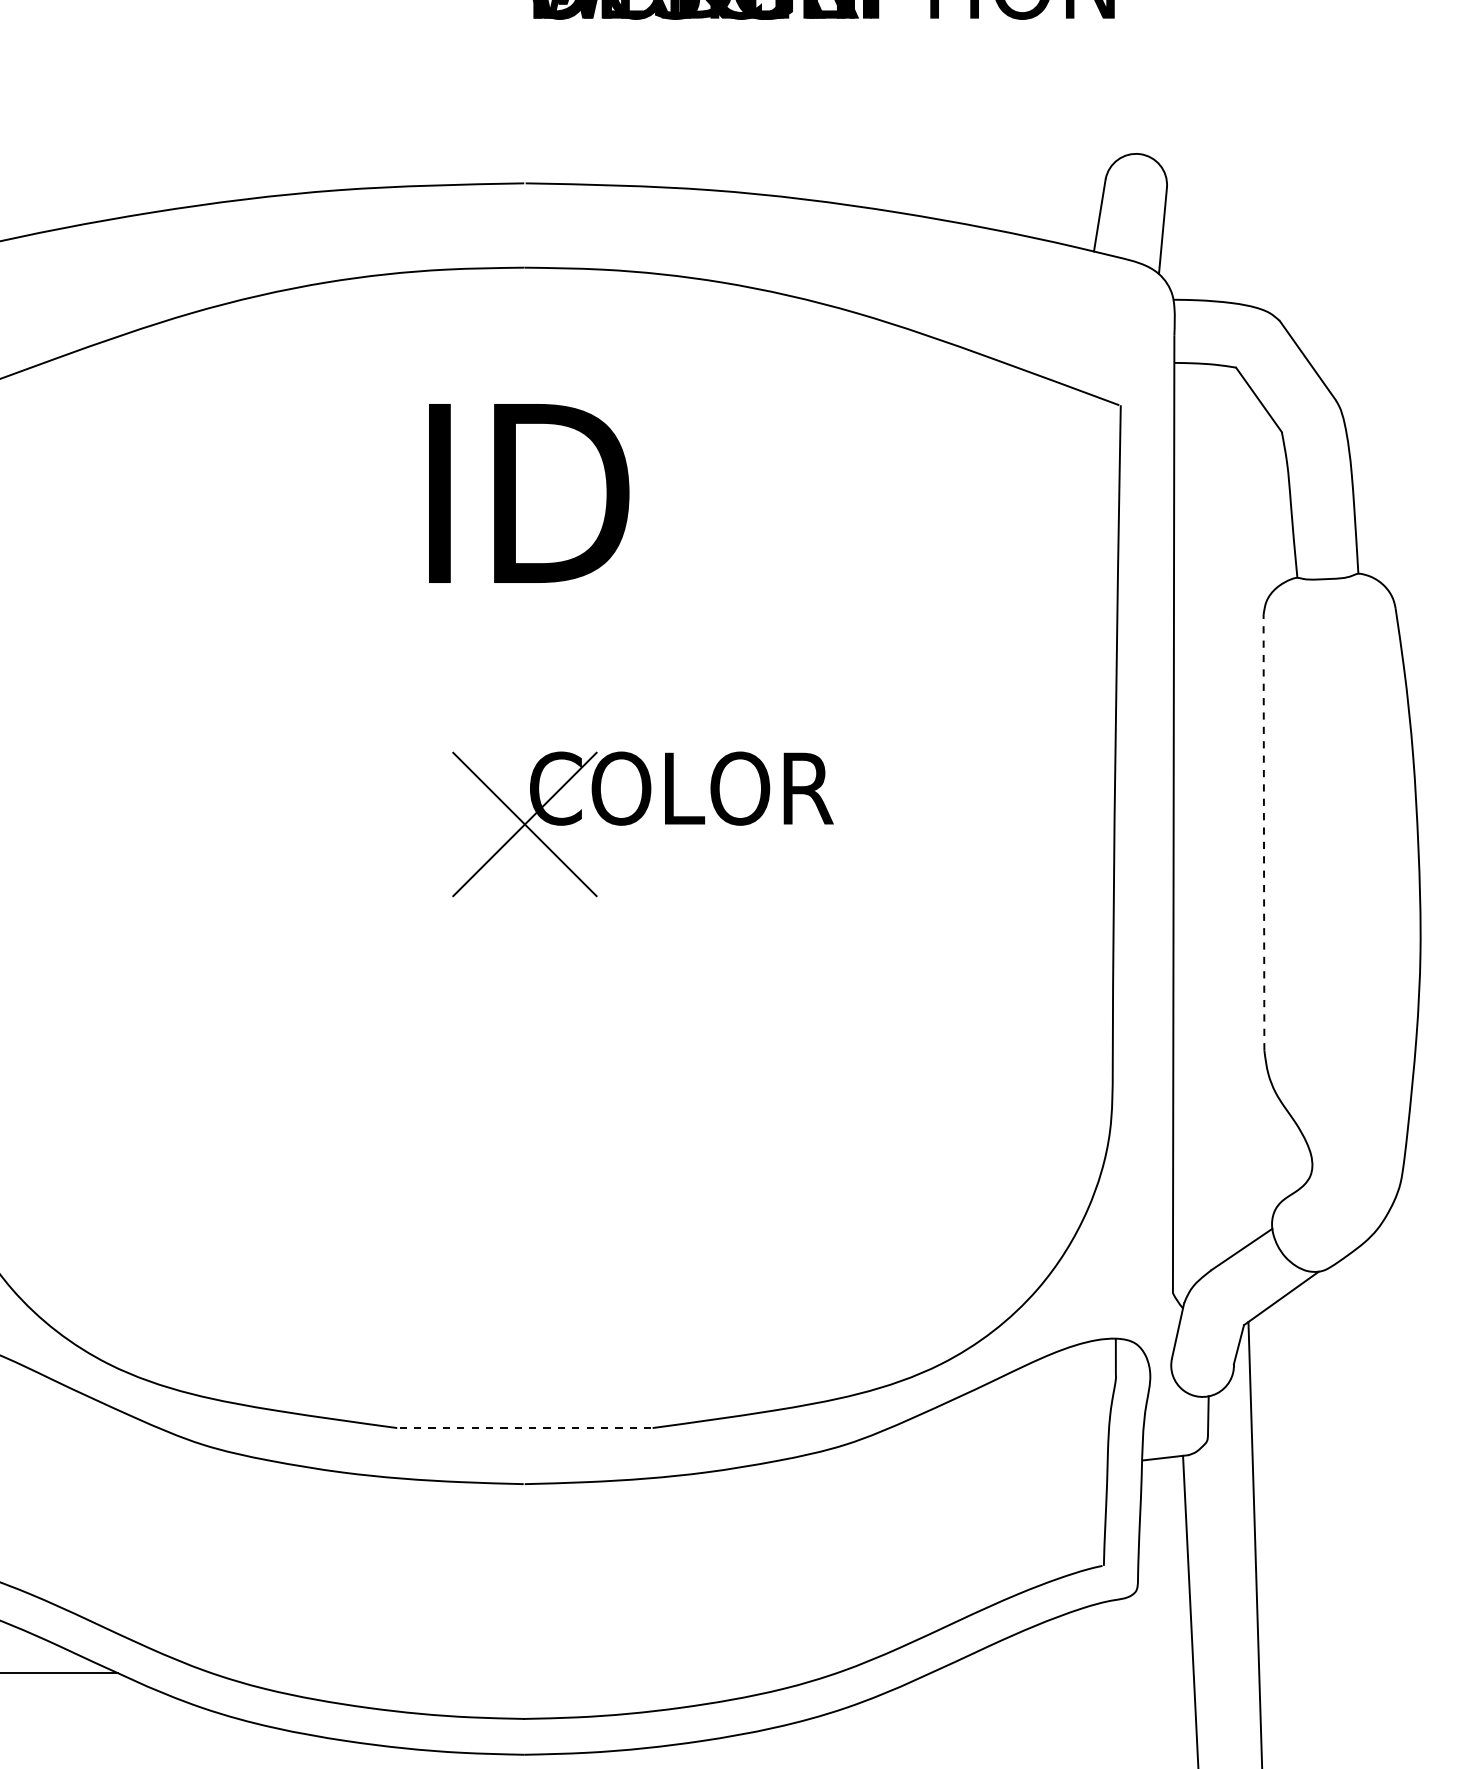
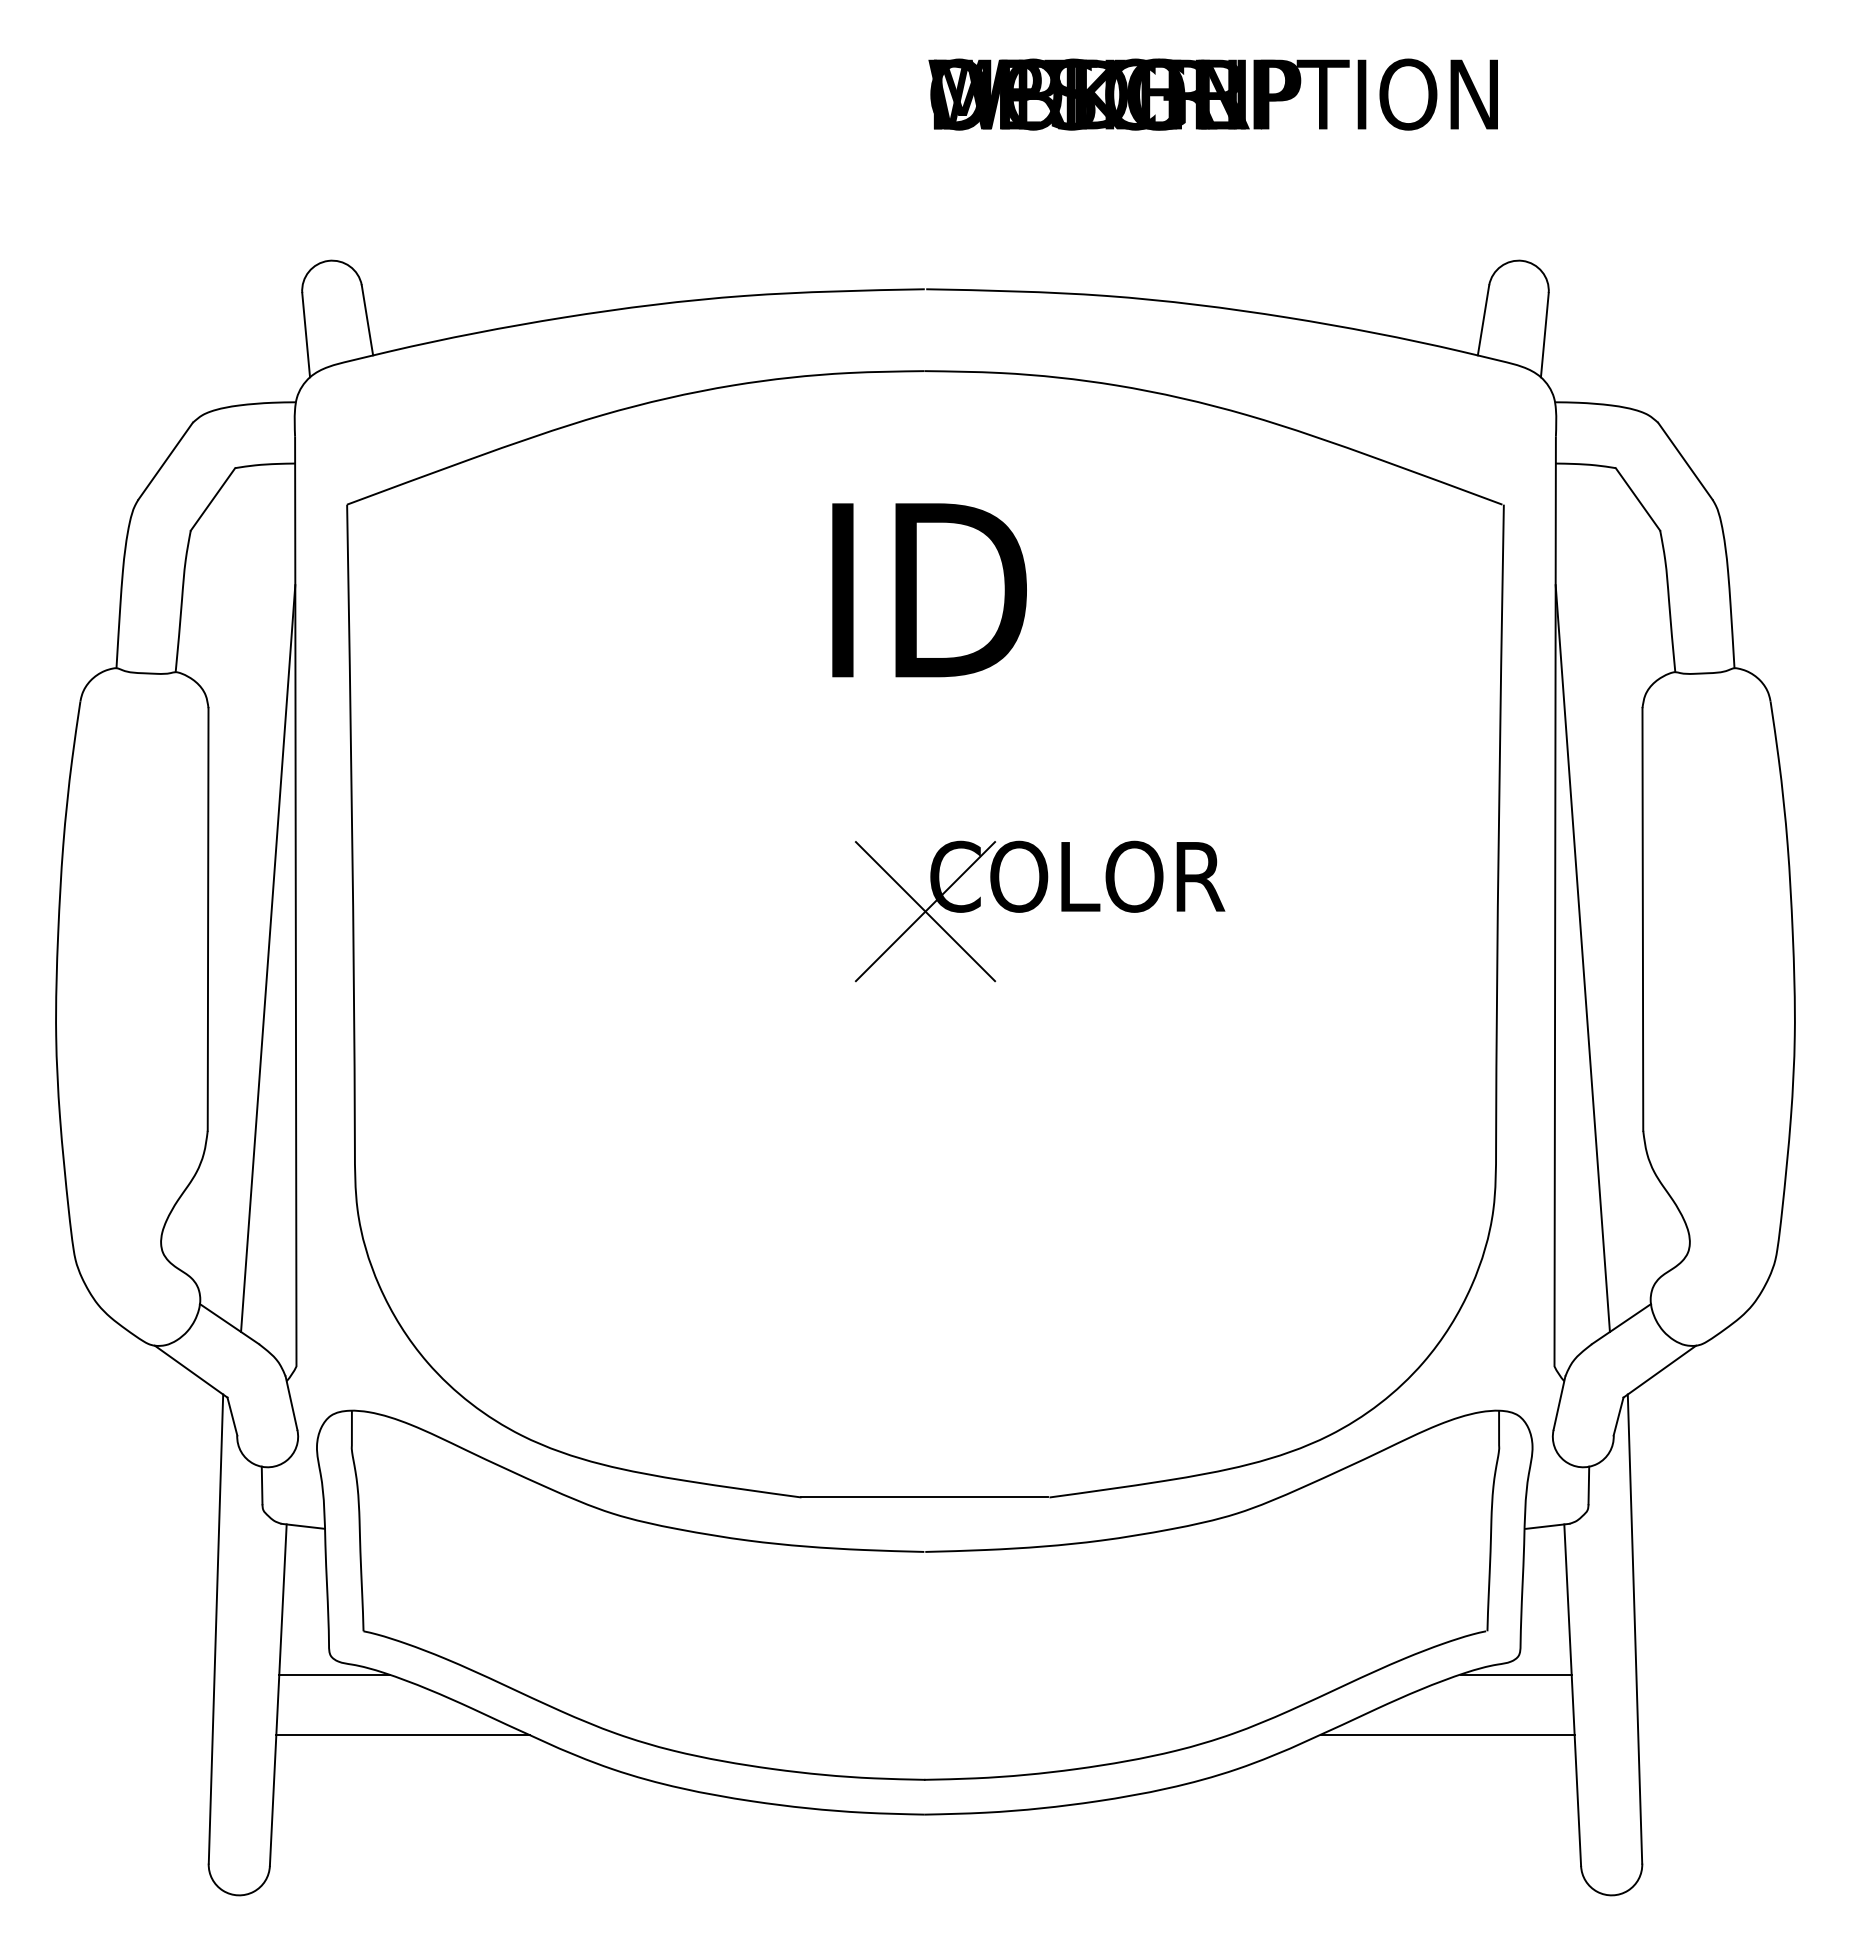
line: (1263, 831) -> (1642, 918), dashed -> solid
line: (1201, 872) -> (1582, 958), added
line: (523, 1428) -> (924, 1497), dashed -> solid
line: (1133, 1610) -> (1516, 1674), added
line: (1062, 1673) -> (1447, 1735), added

